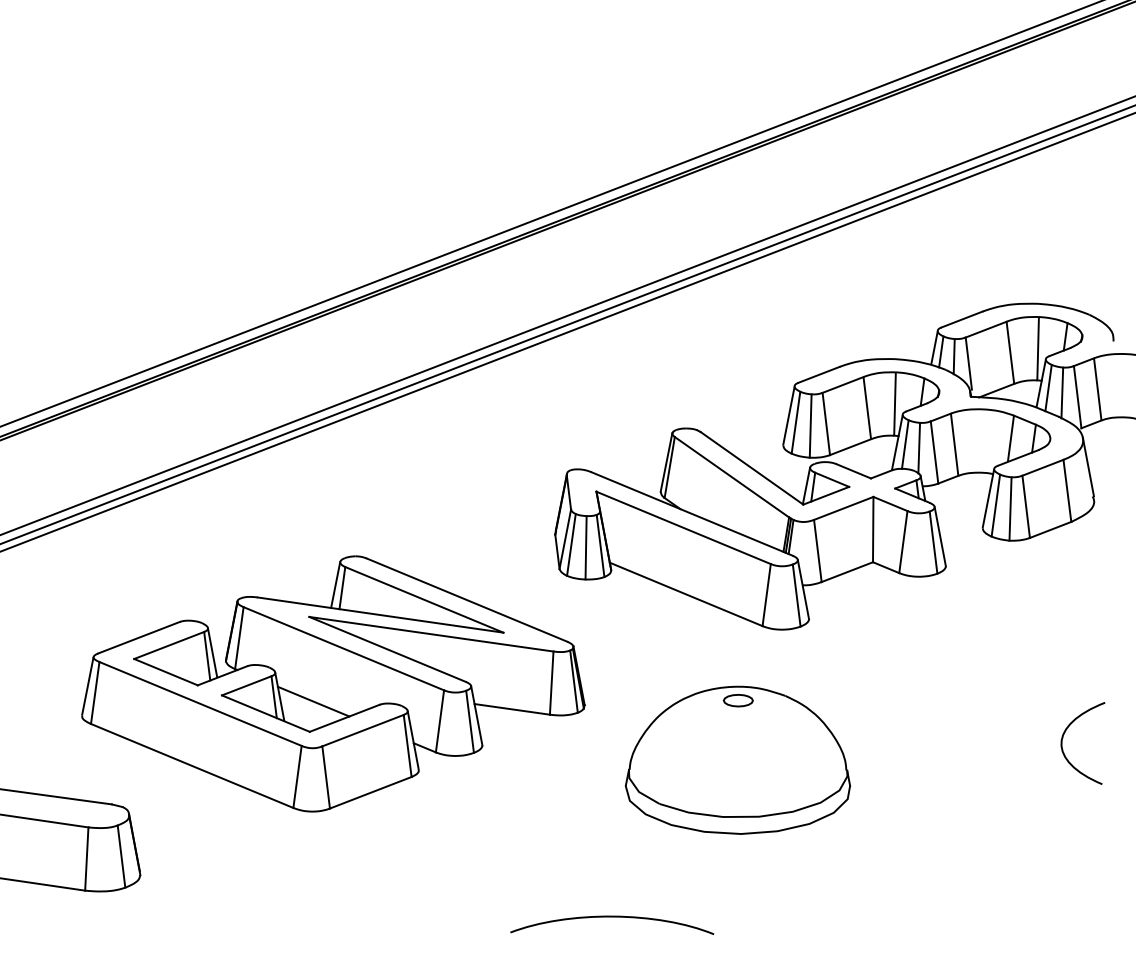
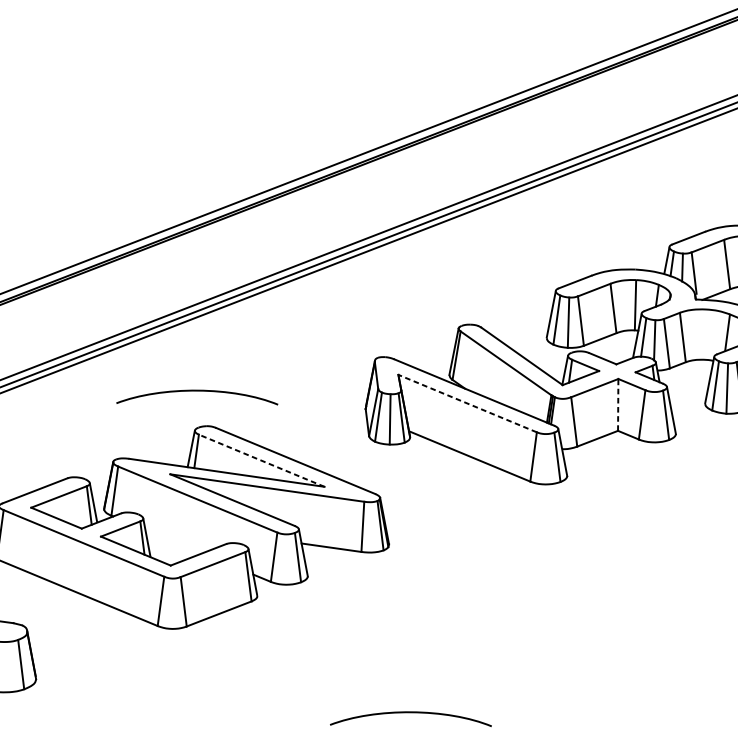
curve: (343, 512) -> (197, 391), added
line: (683, 527) -> (467, 403), solid -> dashed
line: (873, 529) -> (618, 404), solid -> dashed
line: (424, 599) -> (261, 460), solid -> dashed
line: (313, 701) -> (173, 541), removed
part: (737, 759) -> (510, 587), removed

